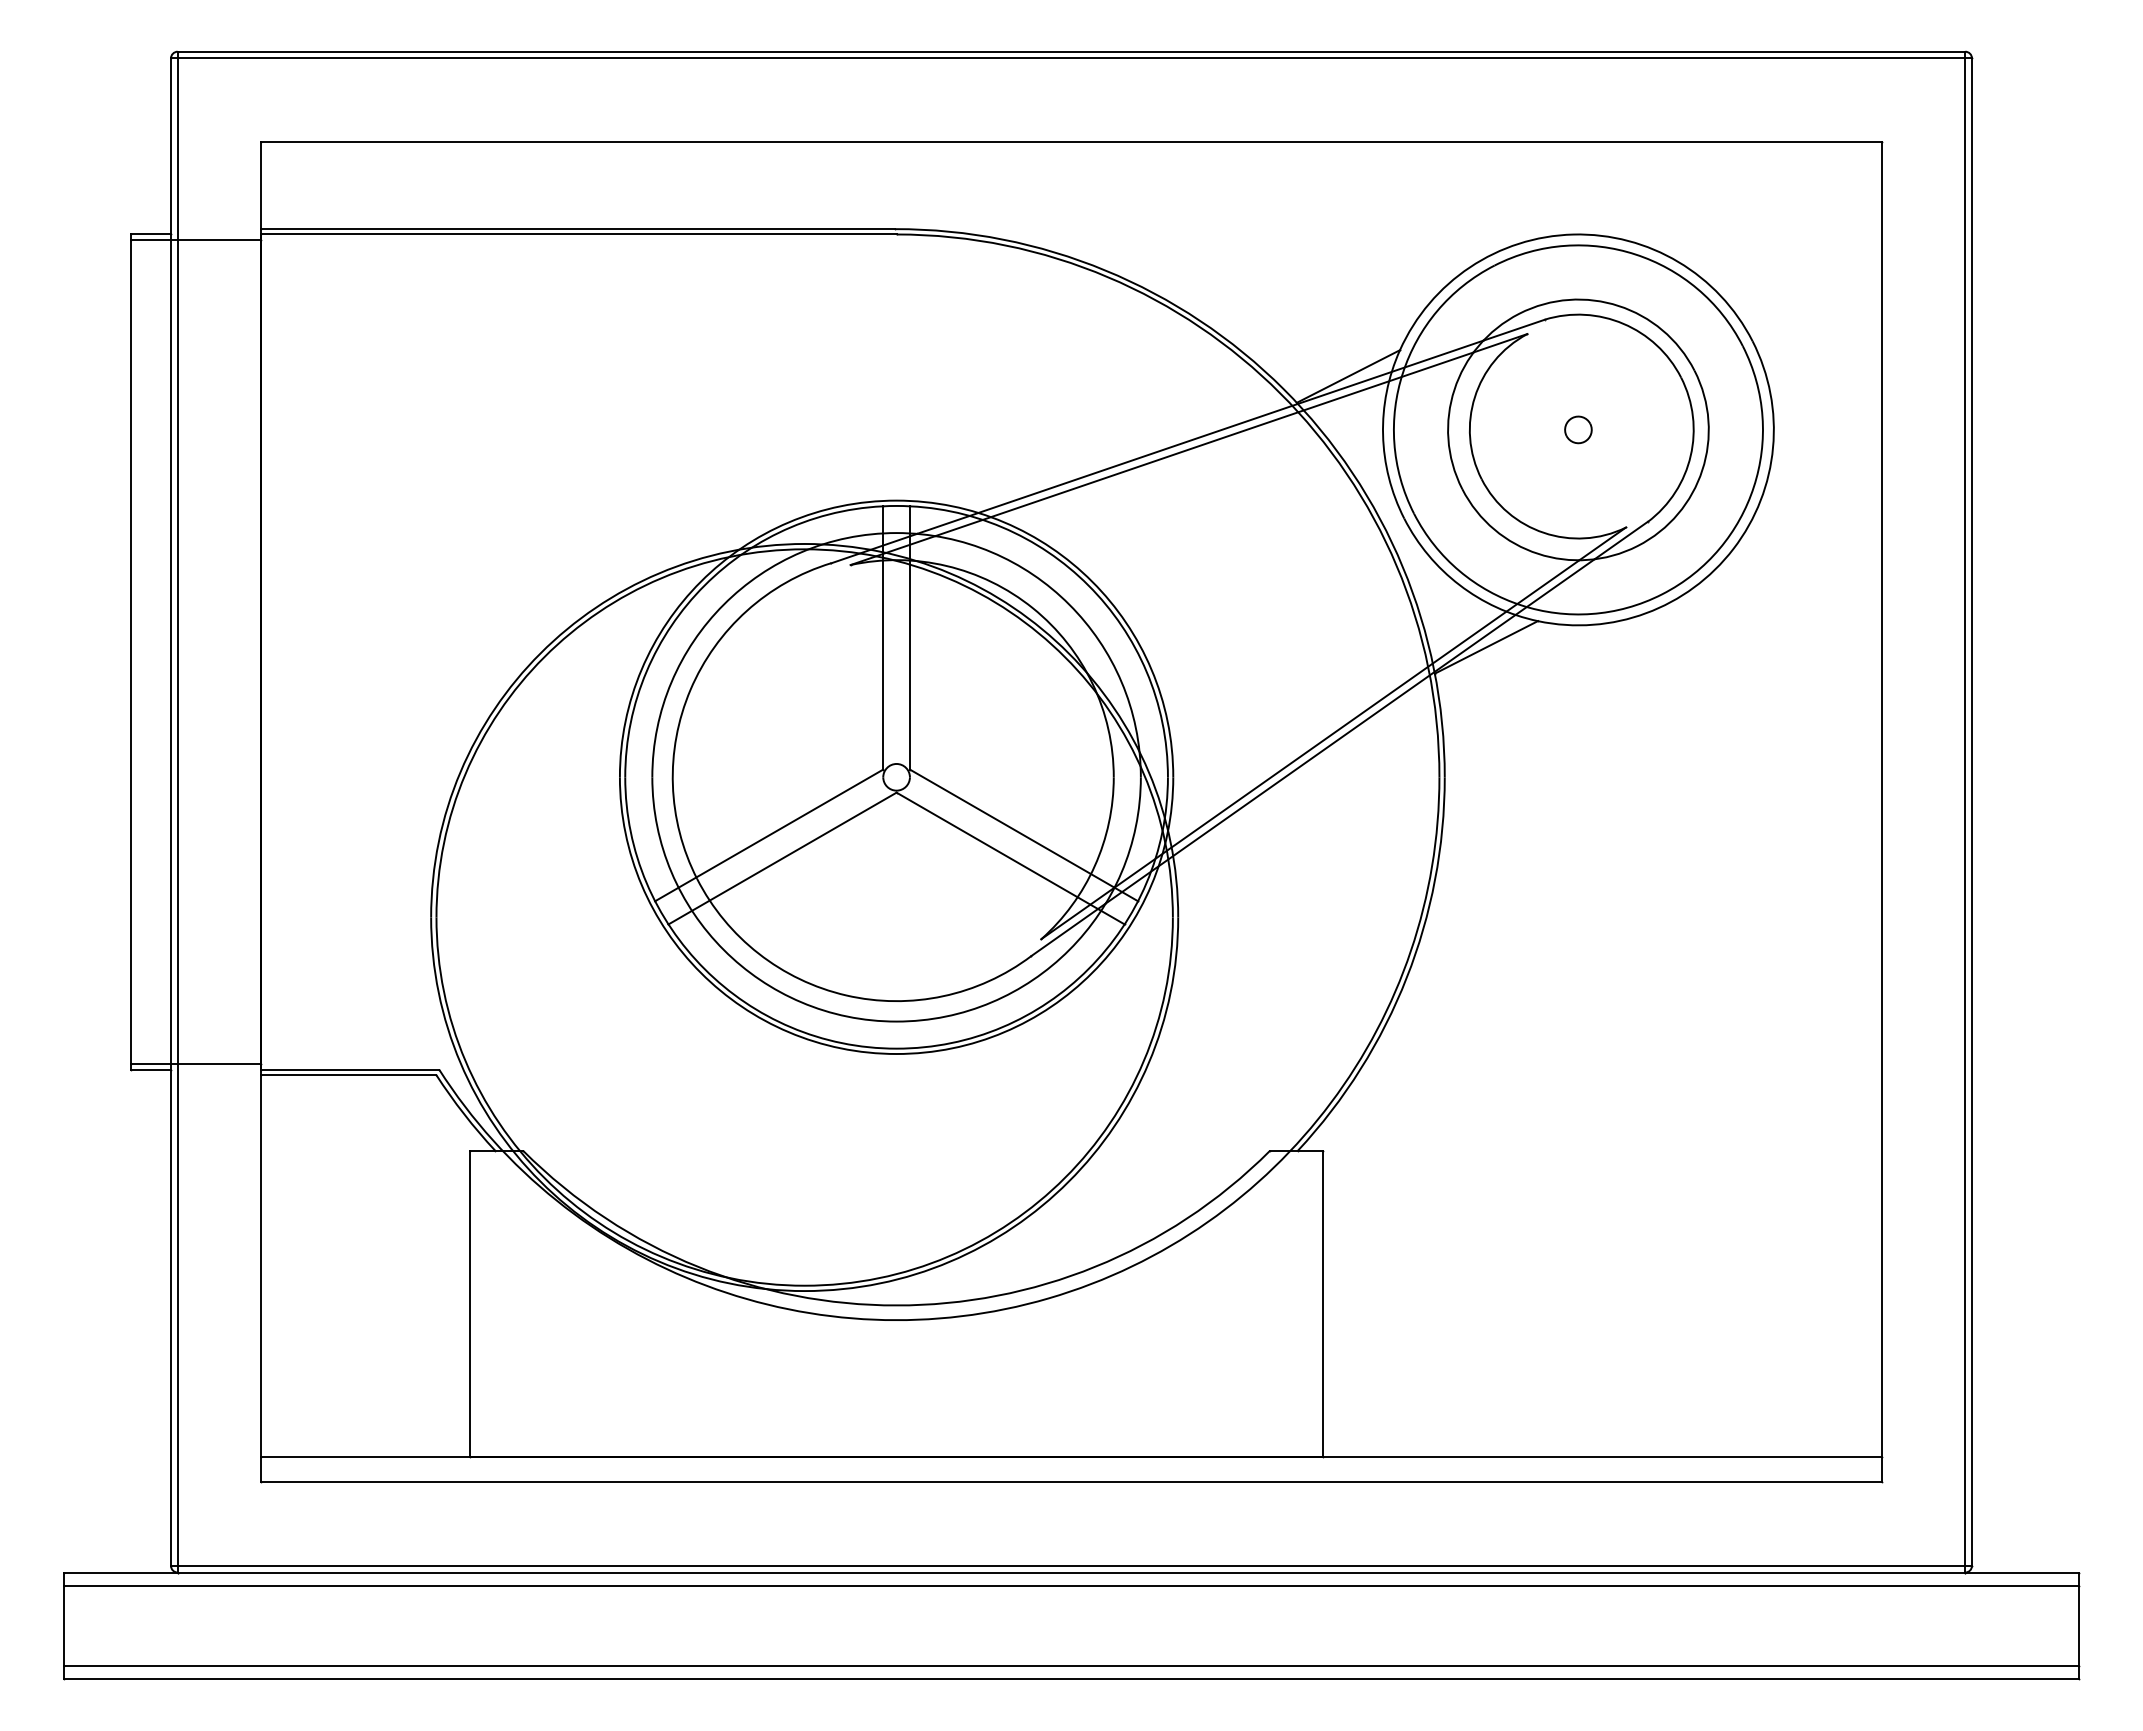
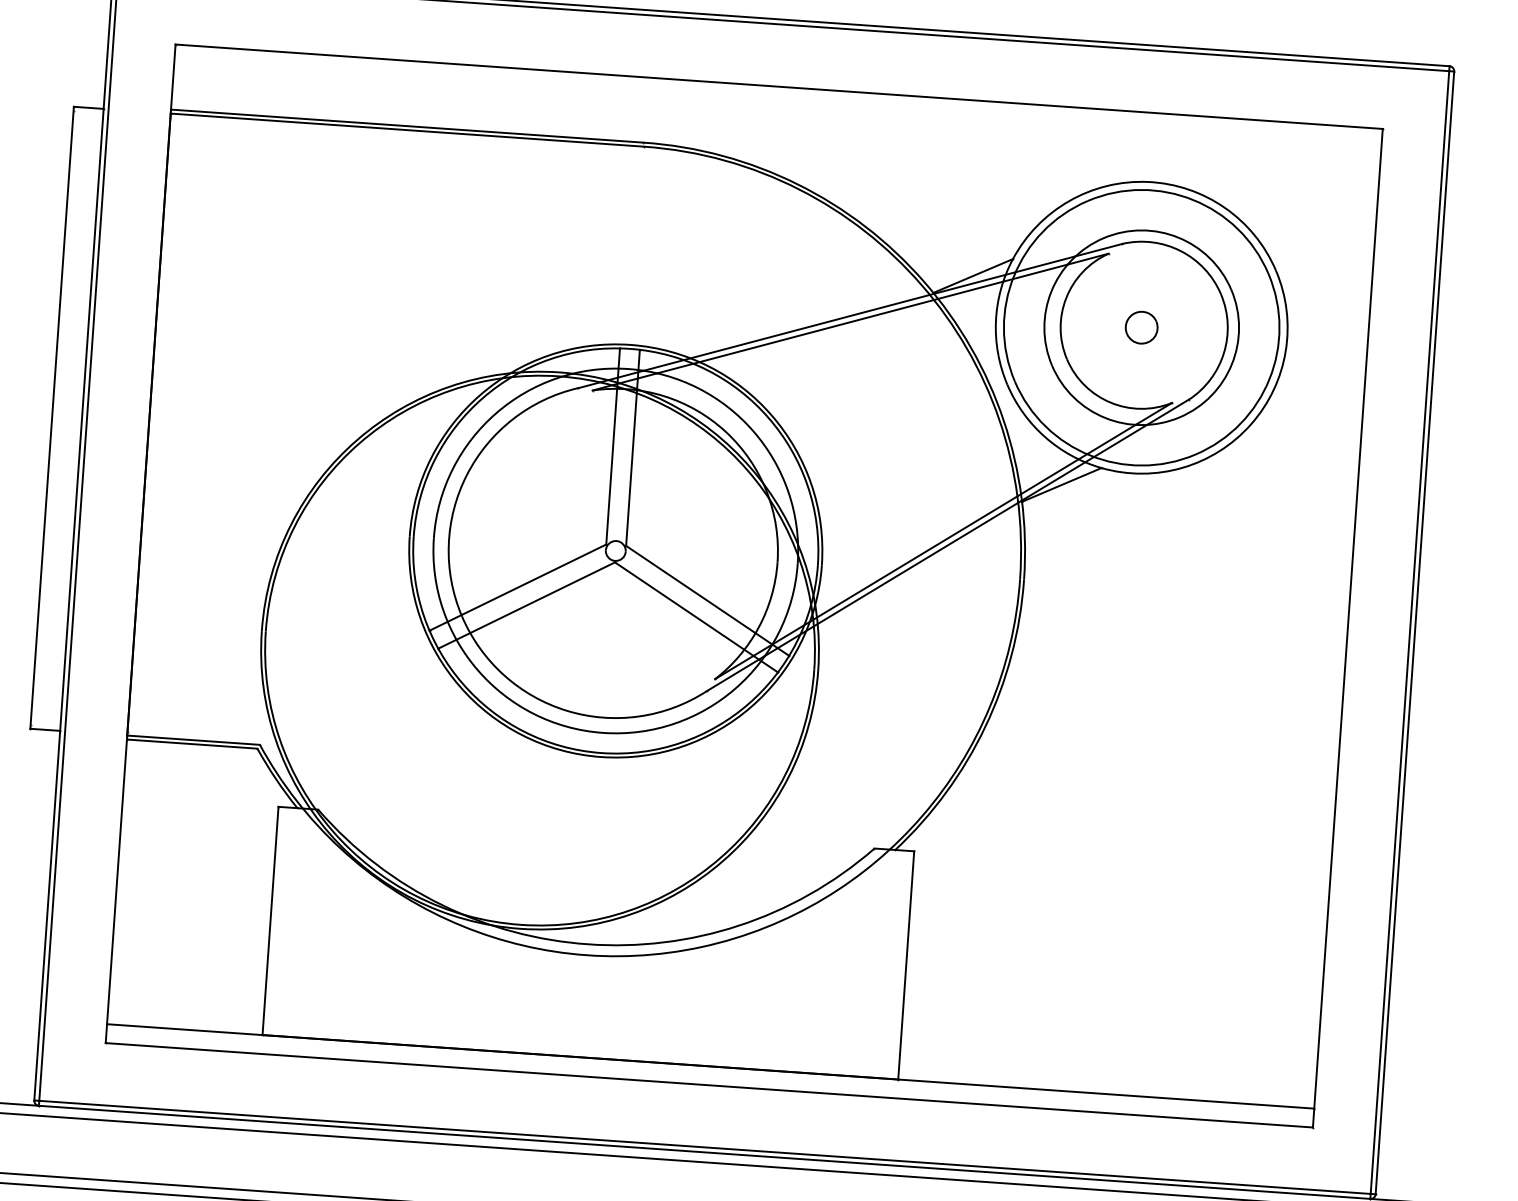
line: (195, 239) -> (121, 113), removed
part: (1578, 429) -> (1141, 327), size x1.6
line: (195, 1064) -> (78, 728), removed

